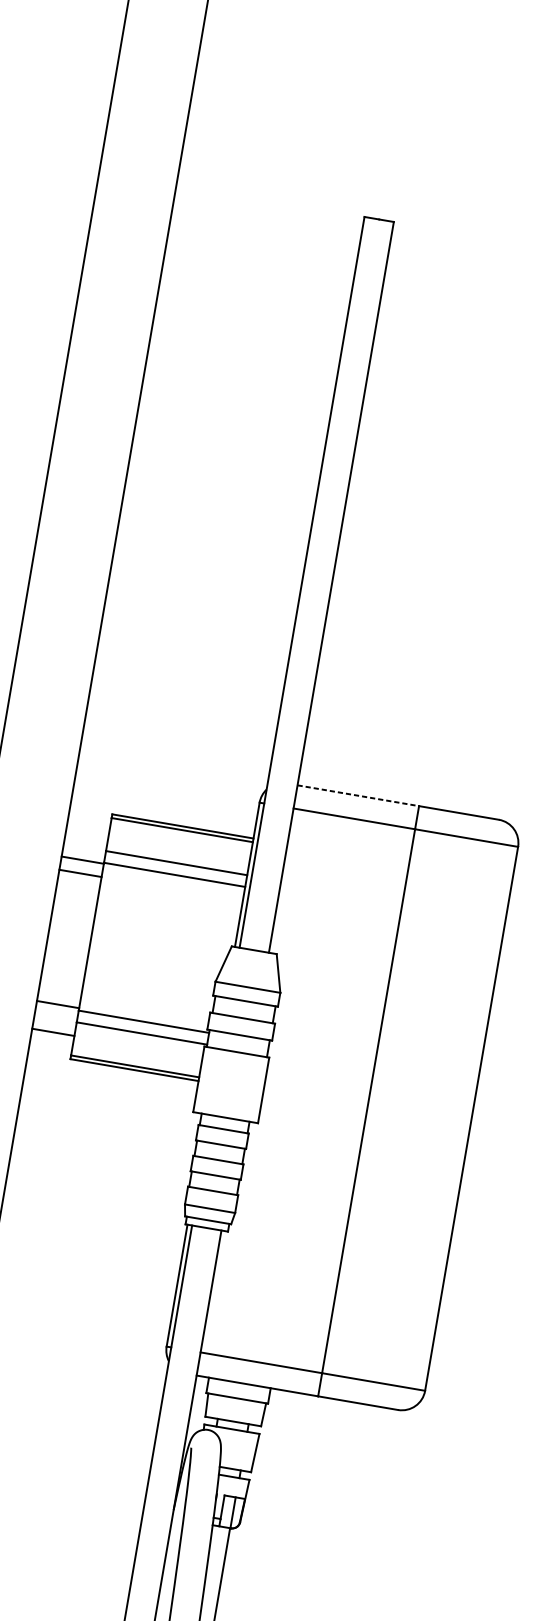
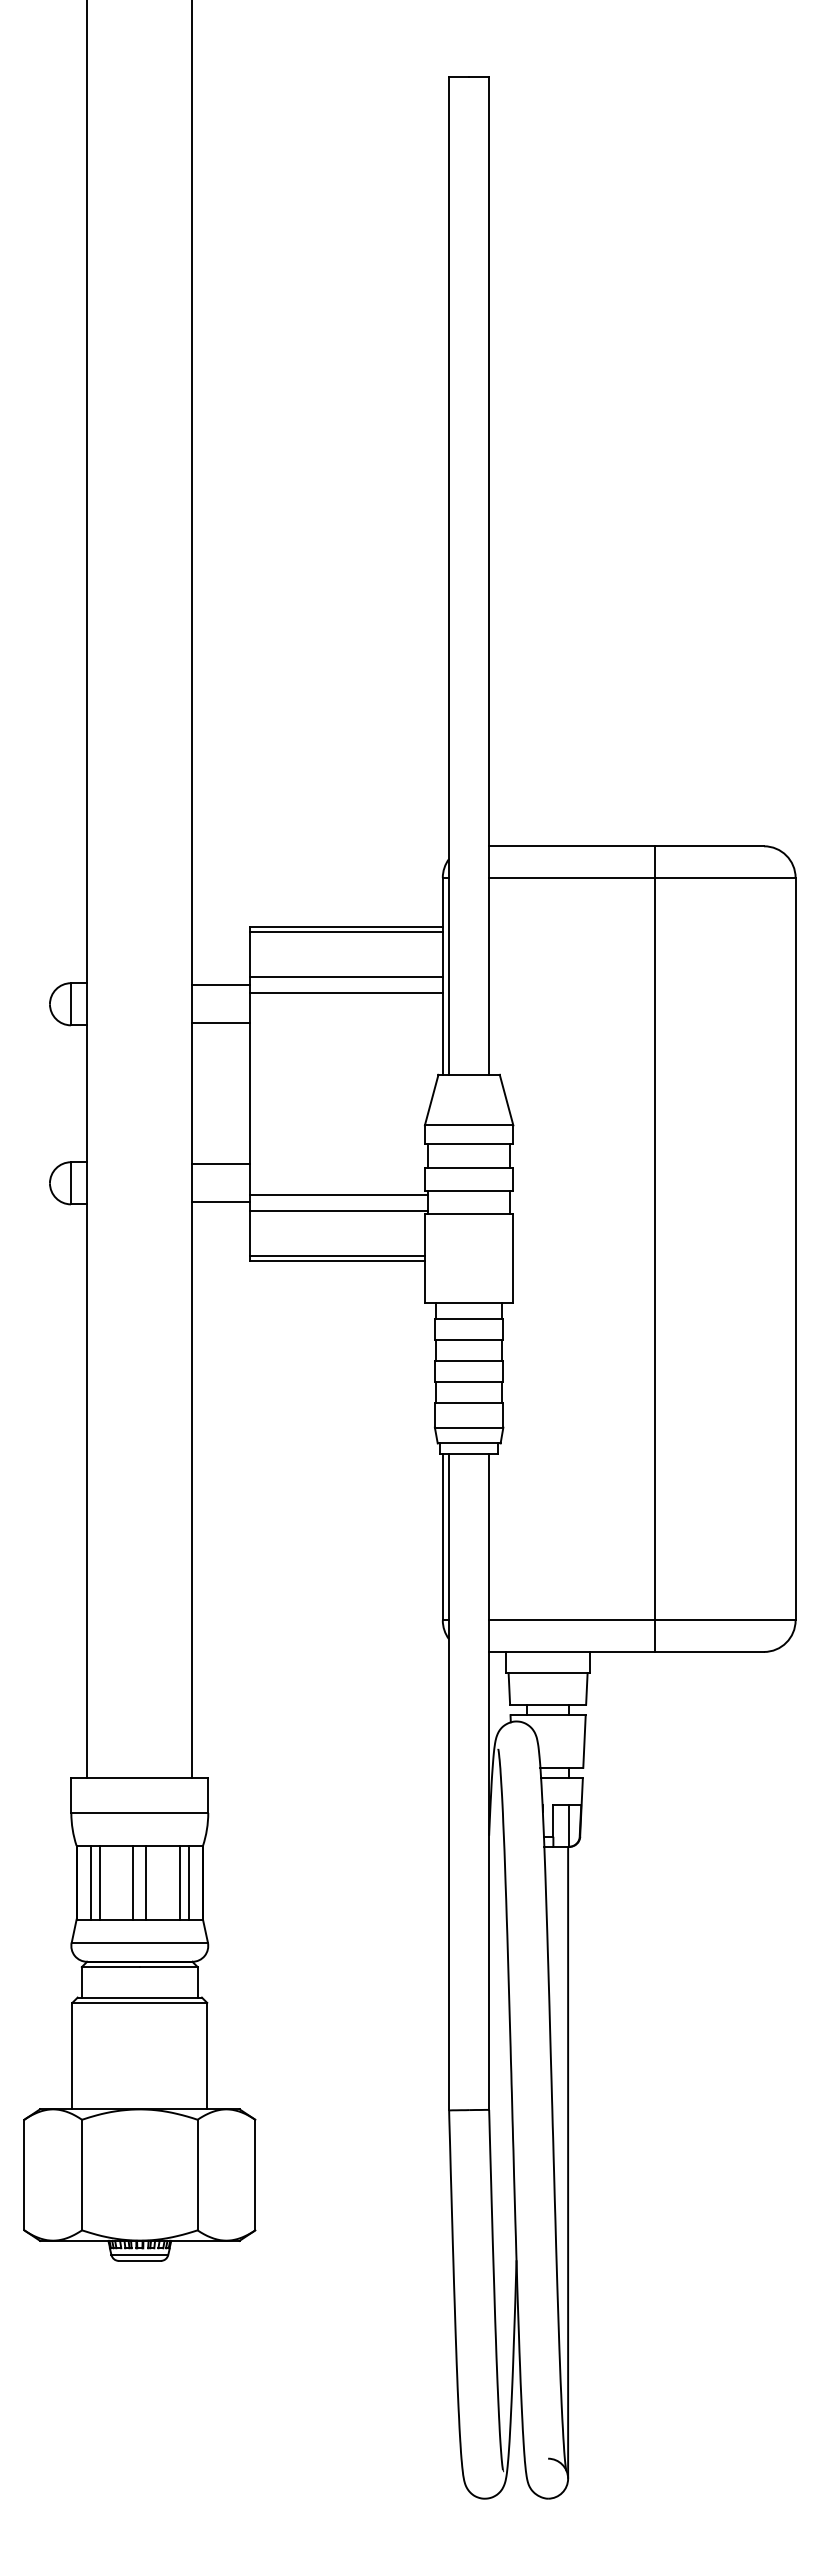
line: (358, 795) -> (572, 846), dashed -> solid
line: (82, 860) -> (221, 1023), moved
line: (80, 873) -> (221, 985), moved
line: (58, 1004) -> (221, 1164), moved
line: (53, 1032) -> (221, 1202), moved

